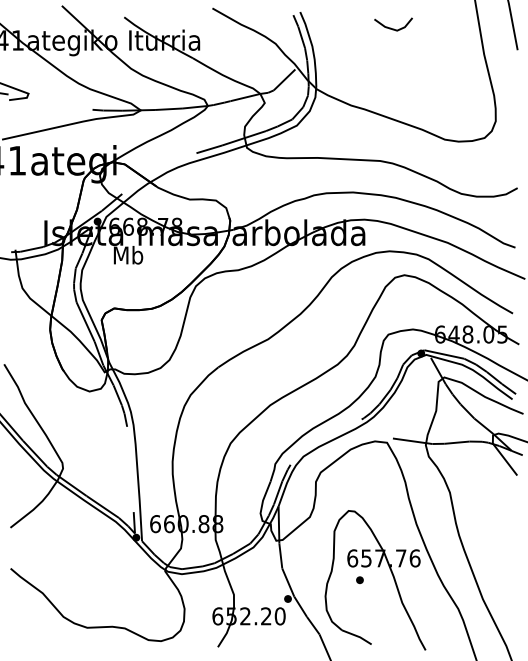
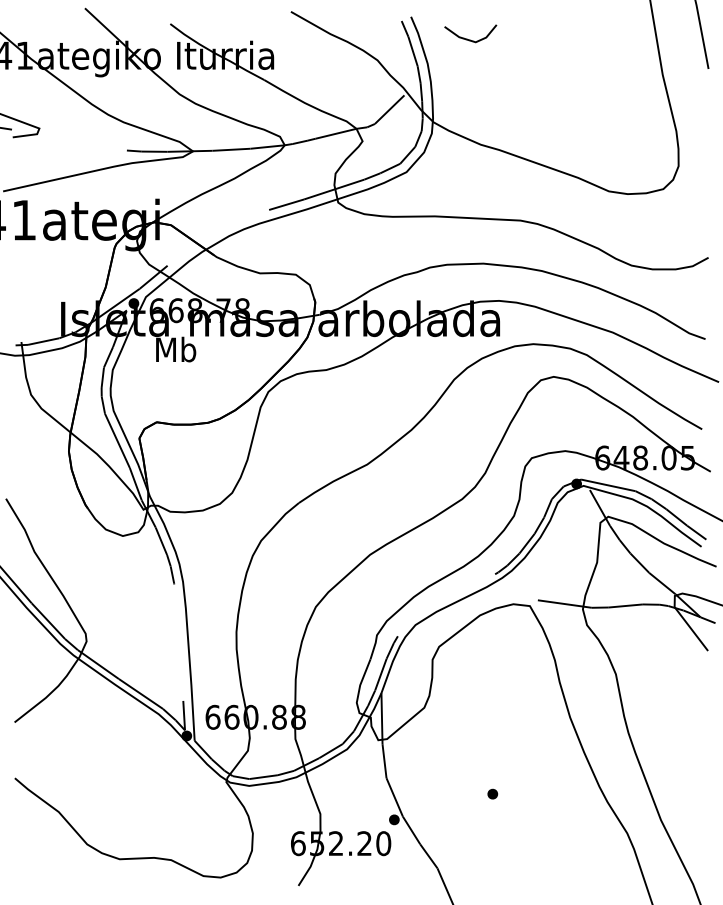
line: (391, 27) -> (467, 38), moved
part: (378, 567) -> (517, 776), removed

